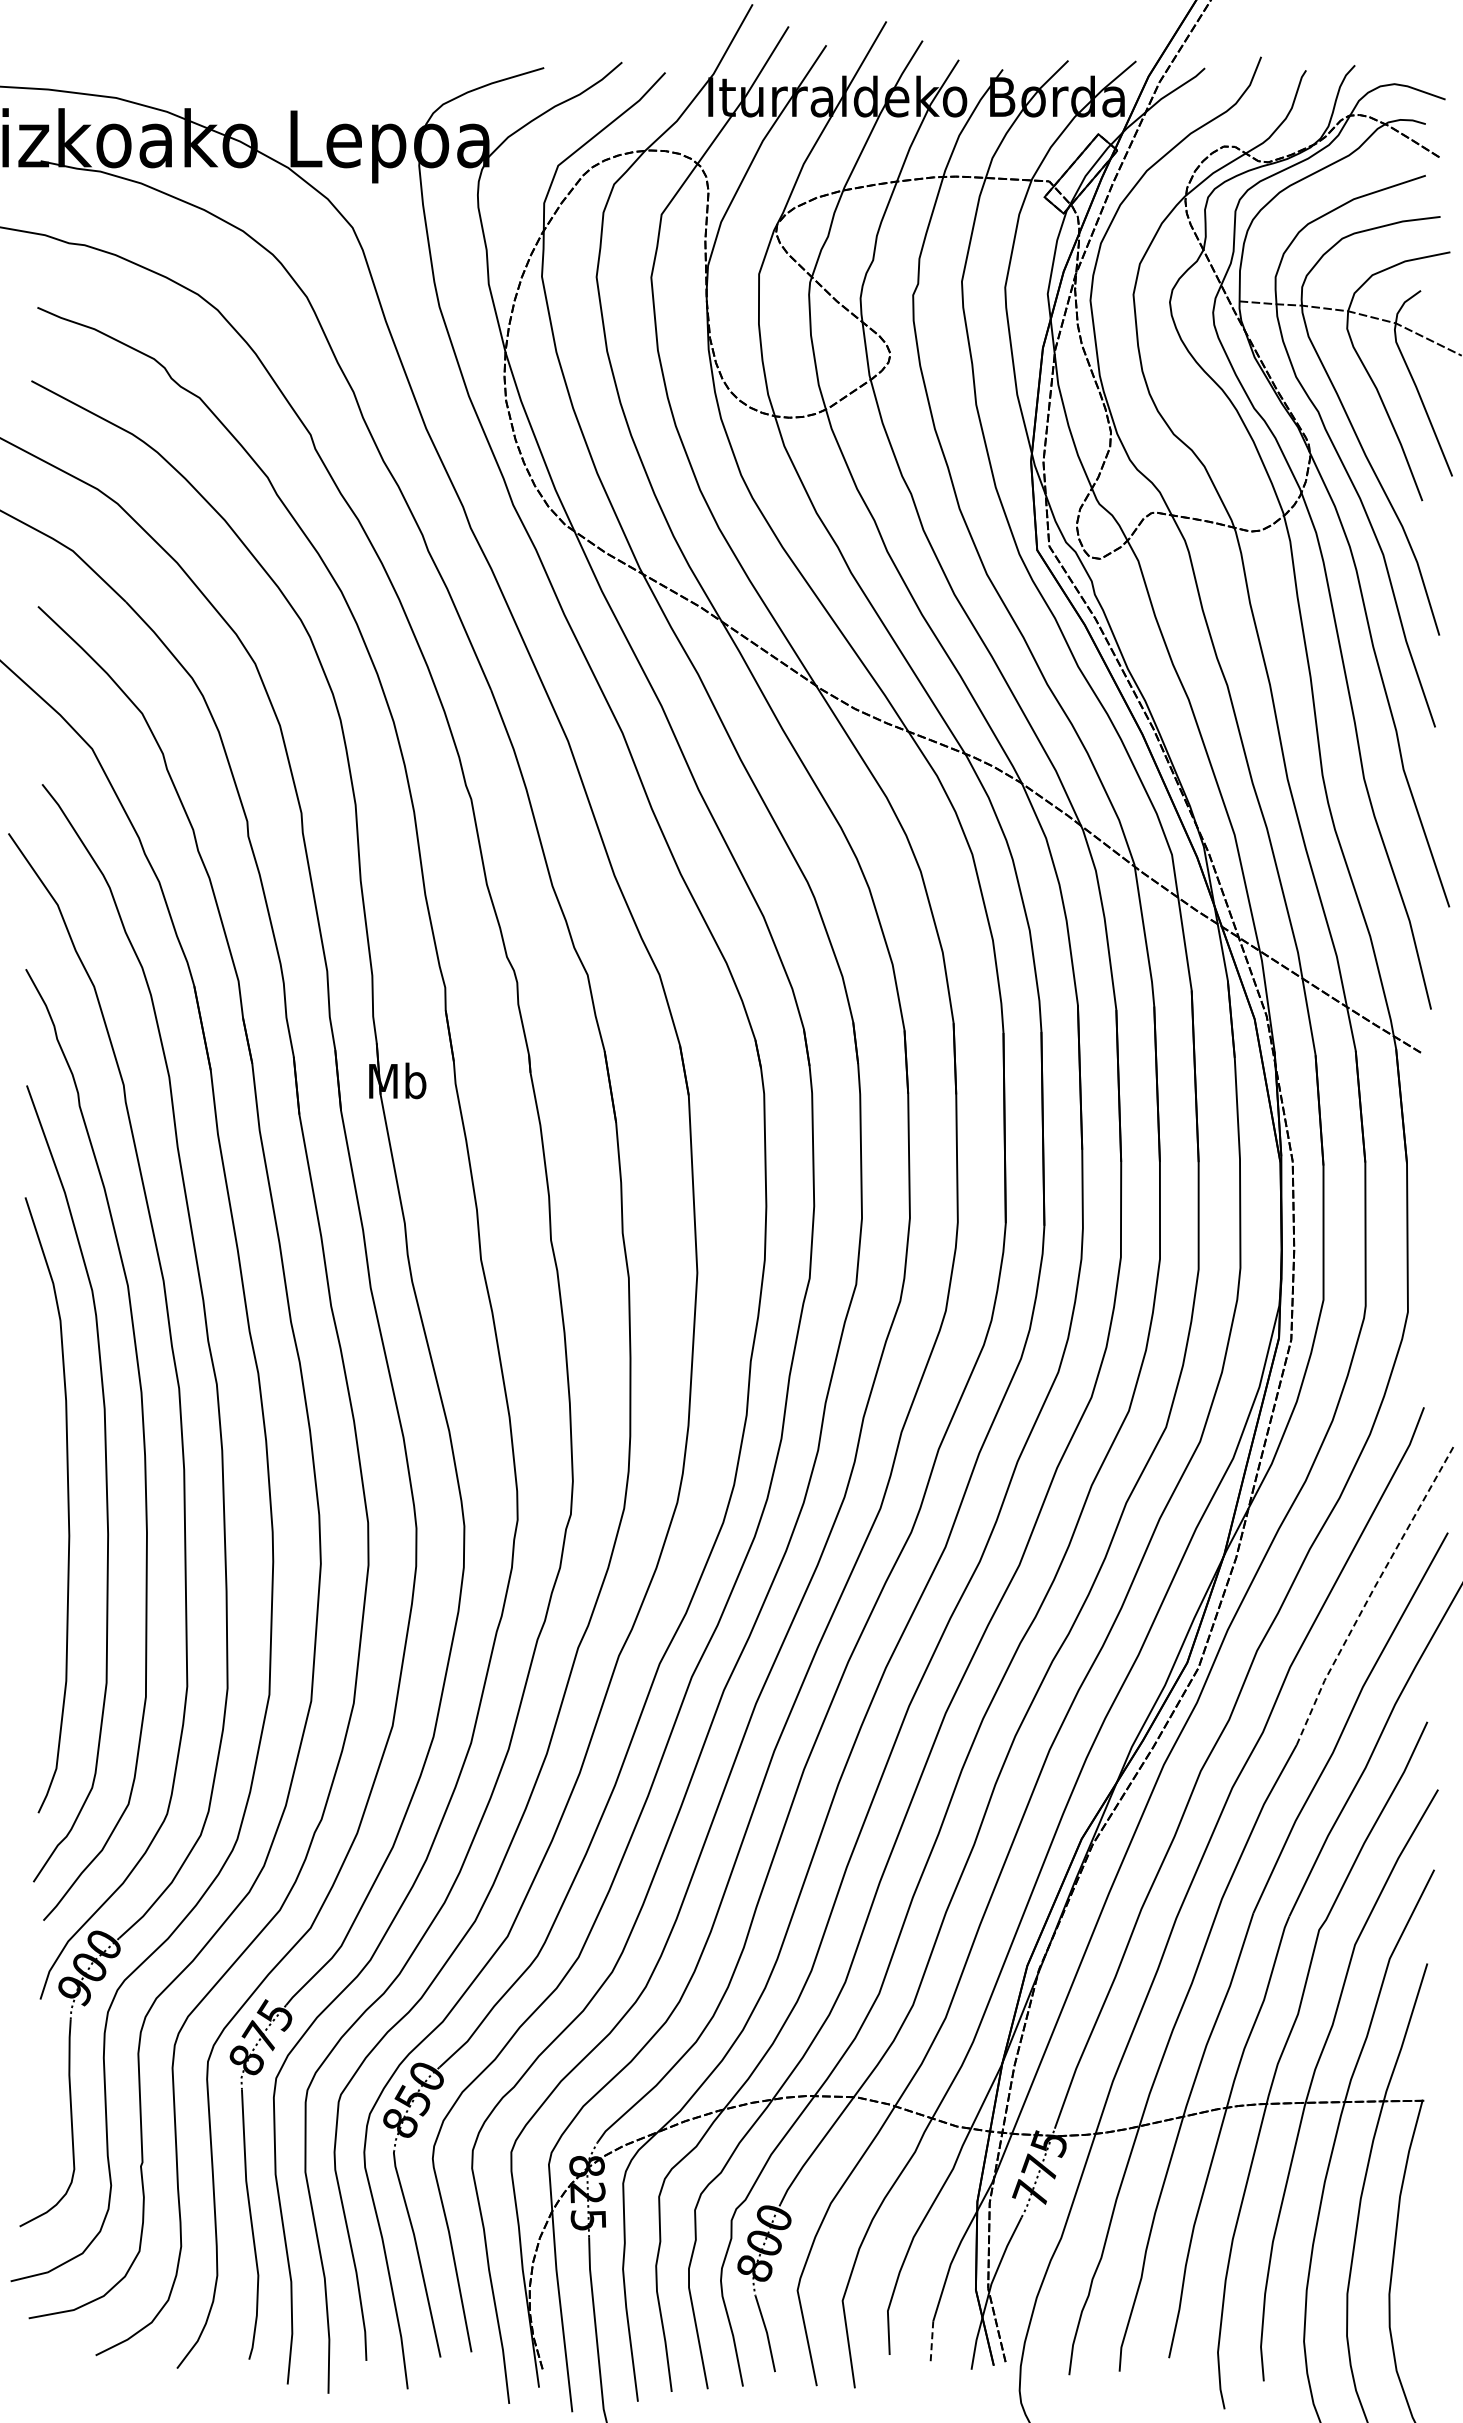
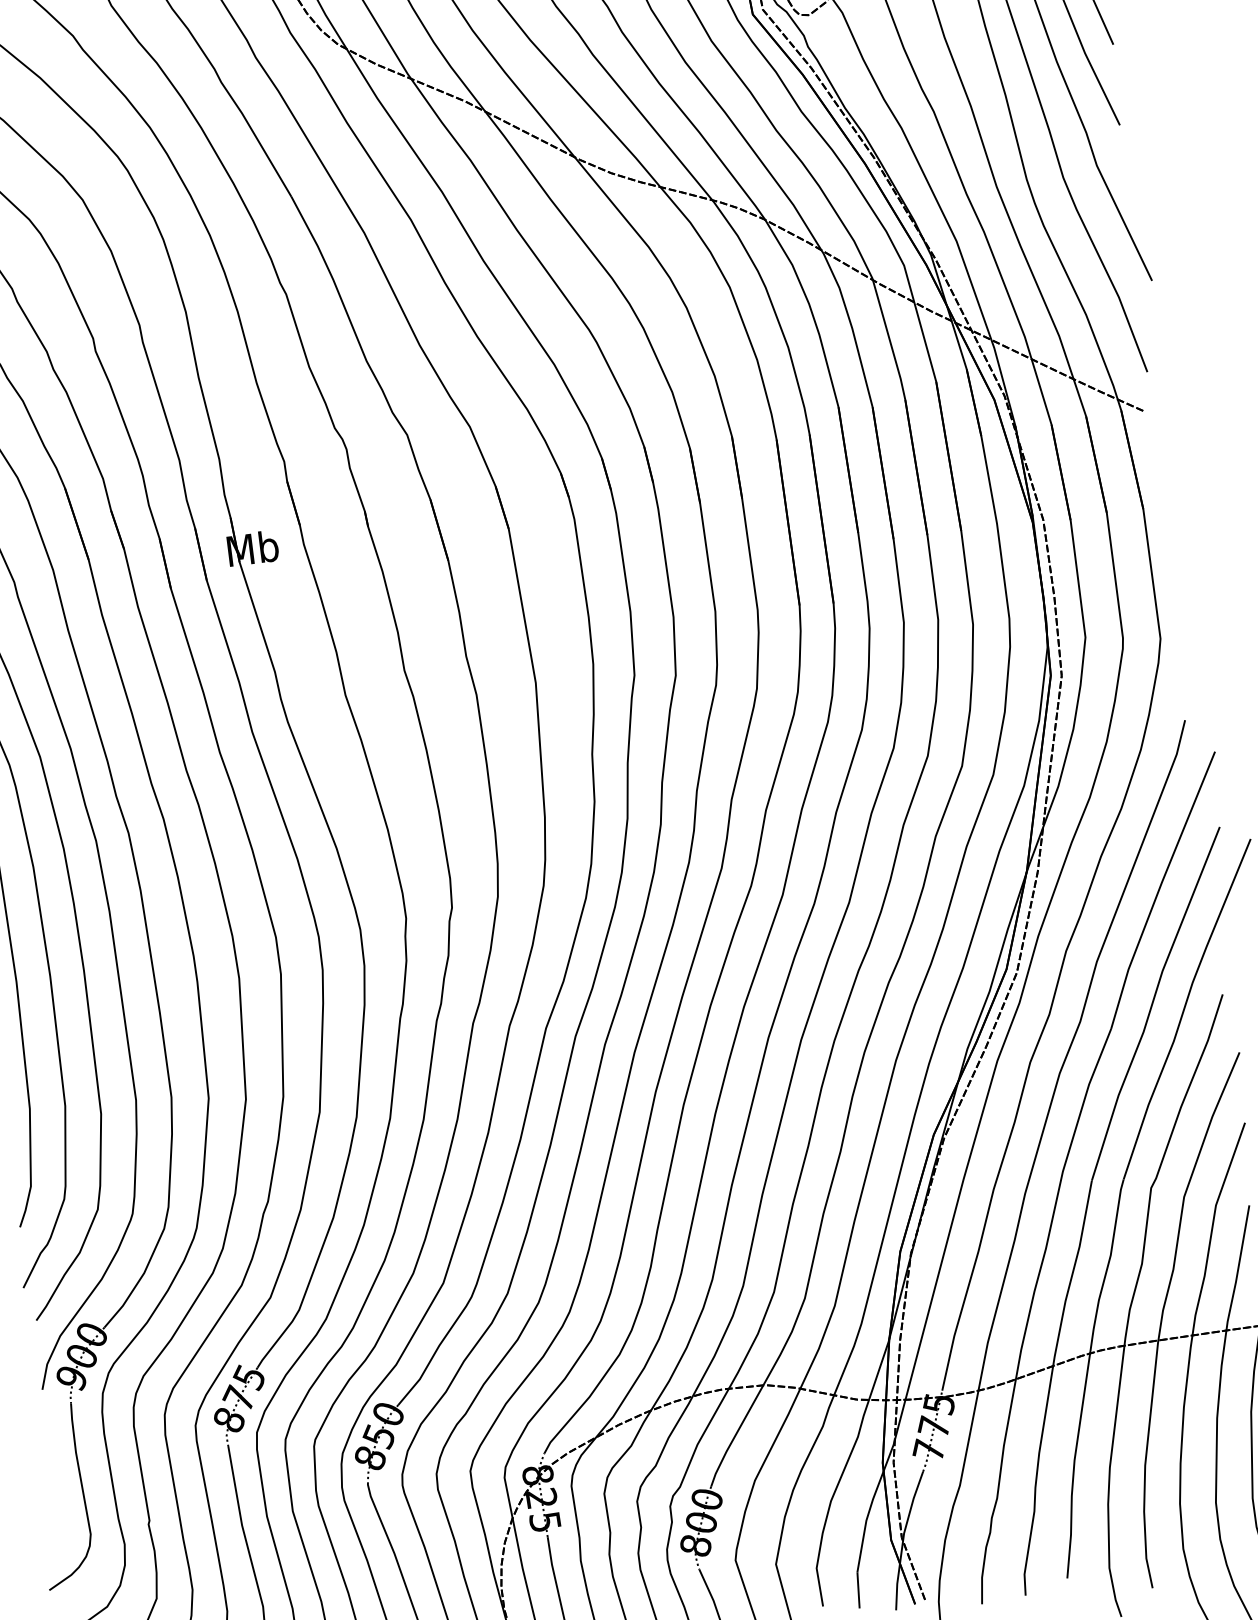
line: (1371, 1594) -> (1159, 889), dashed -> solid
line: (931, 2341) -> (858, 1590), dashed -> solid

